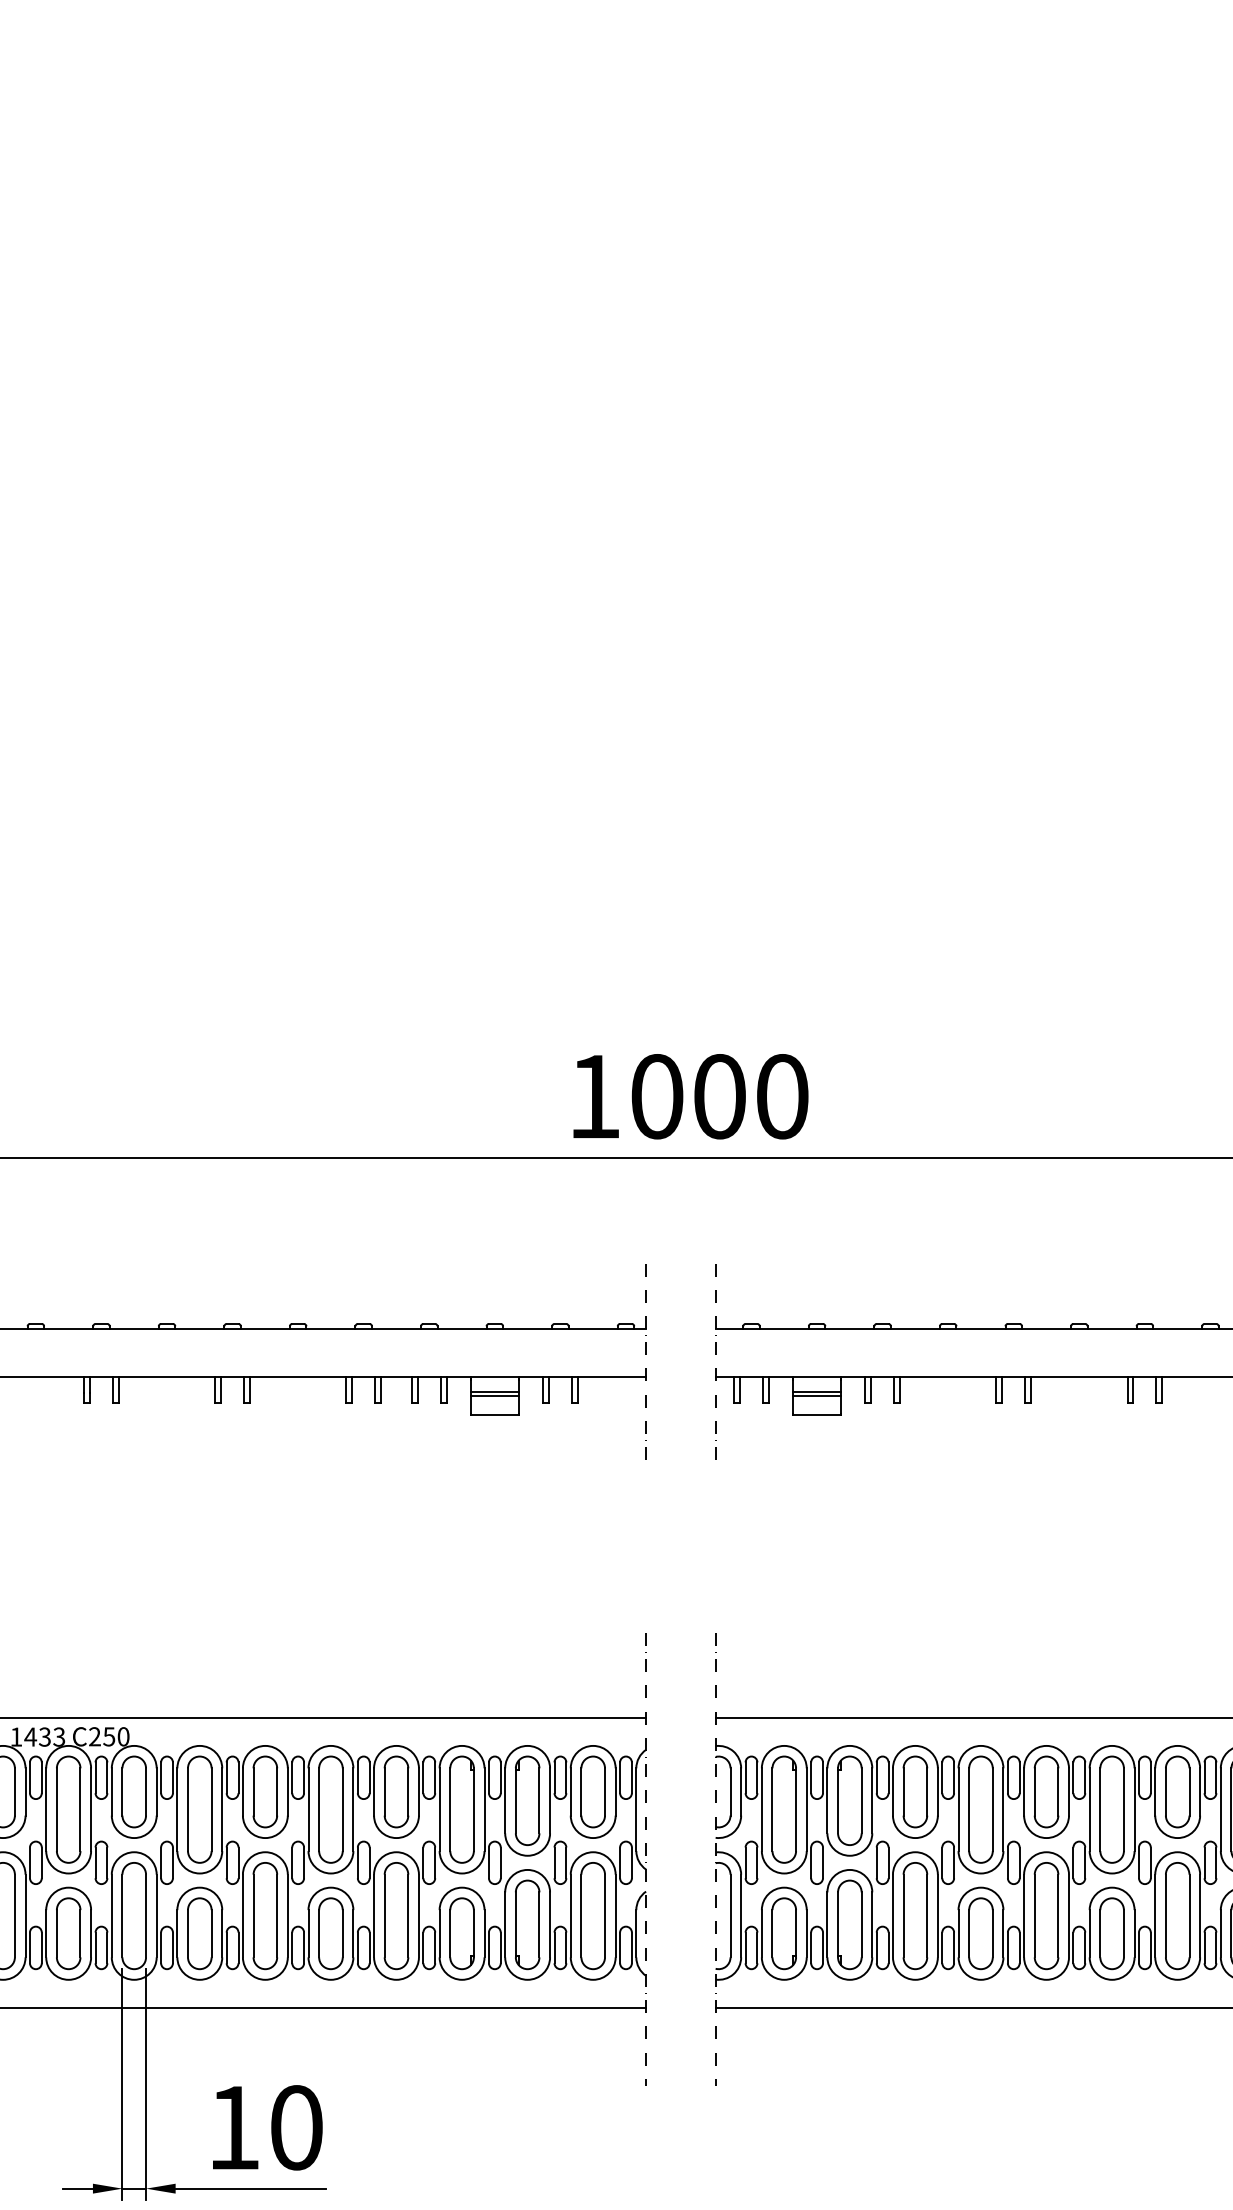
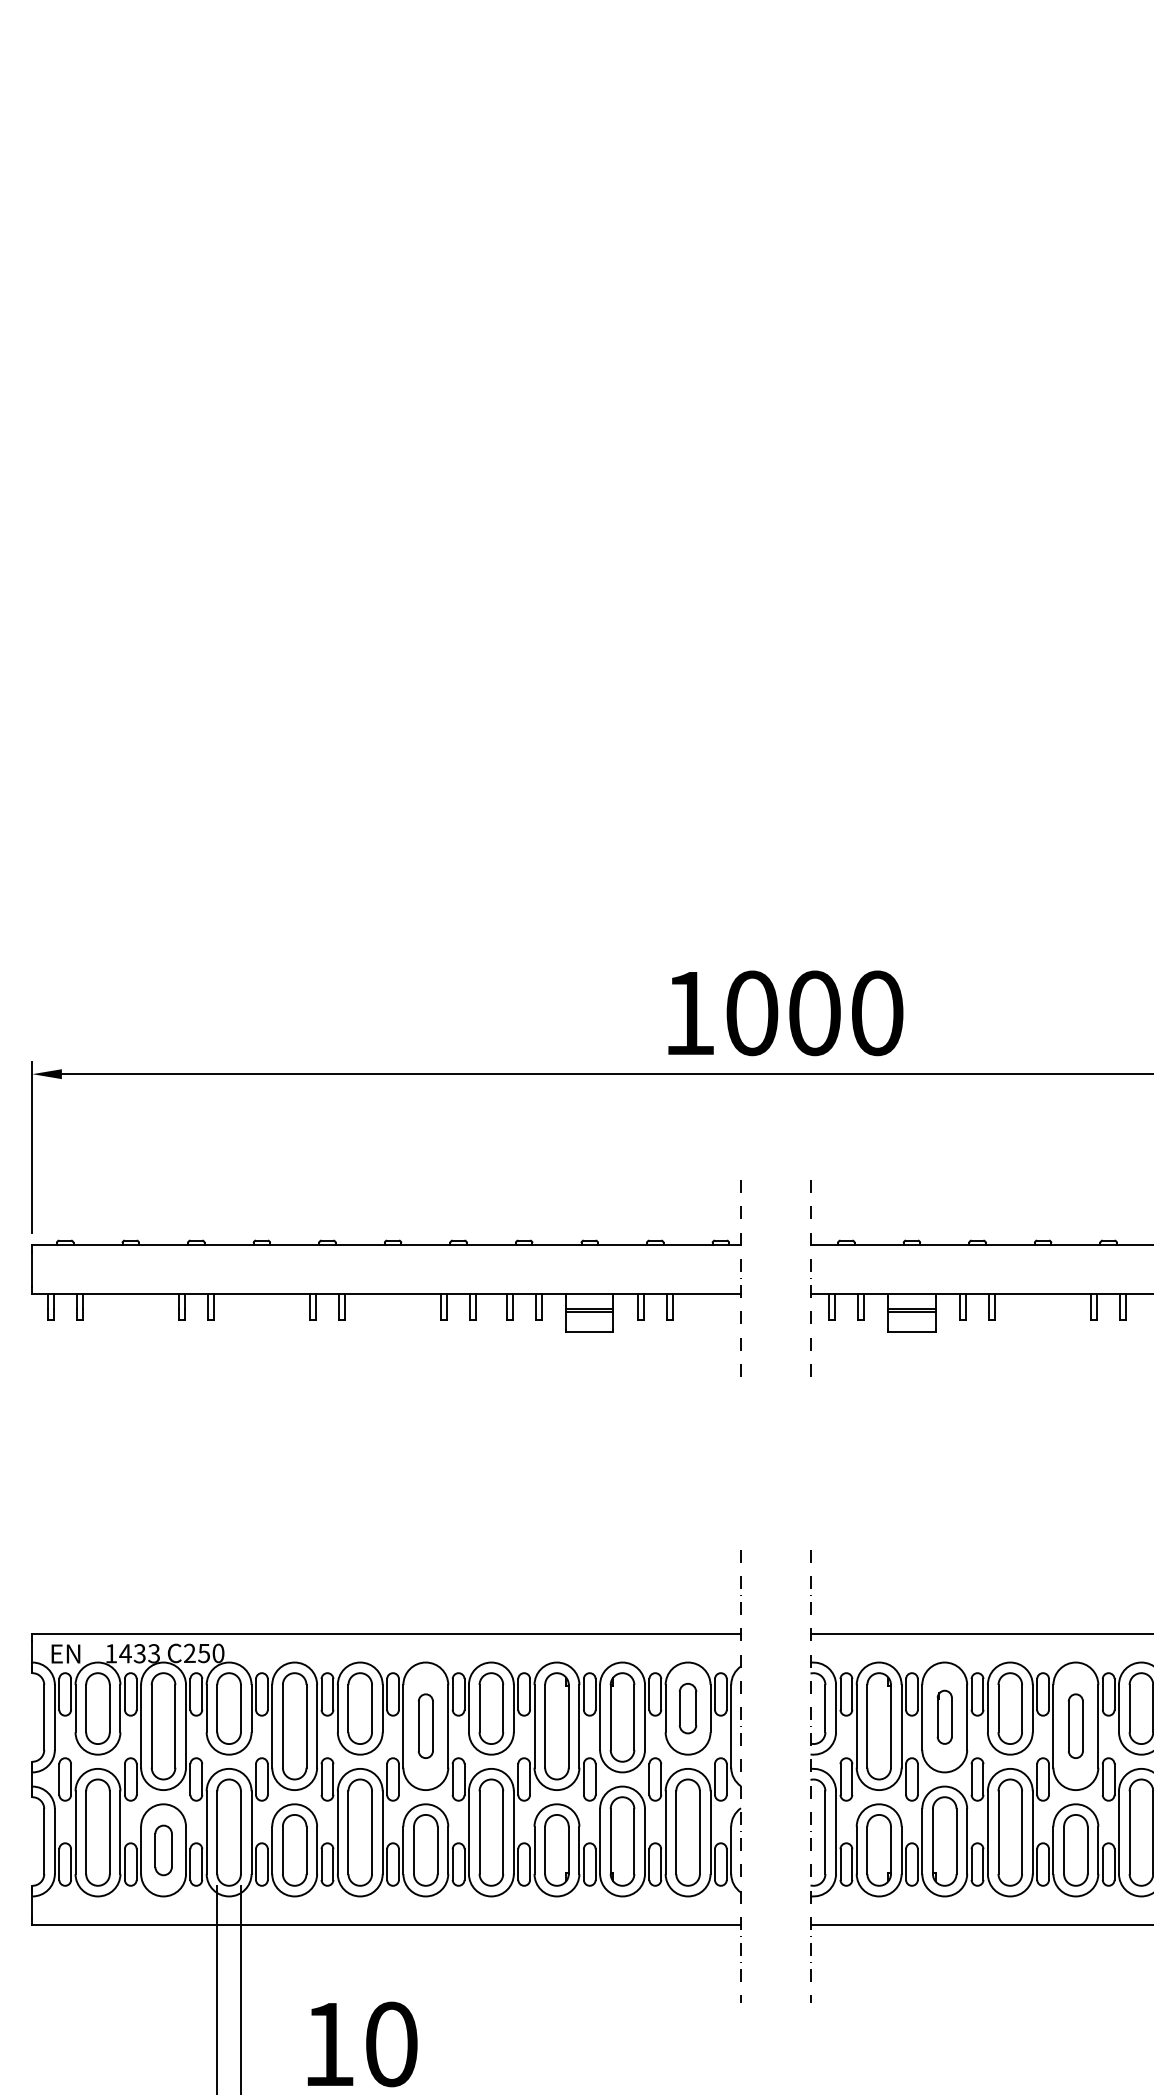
part: (592, 1791) -> (687, 1708), size x0.7
part: (849, 1800) -> (944, 1717), size x0.6
part: (330, 1809) -> (425, 1726), size x0.6
part: (980, 1809) -> (1075, 1726), size x0.6
part: (68, 1933) -> (163, 1850), size x0.7

